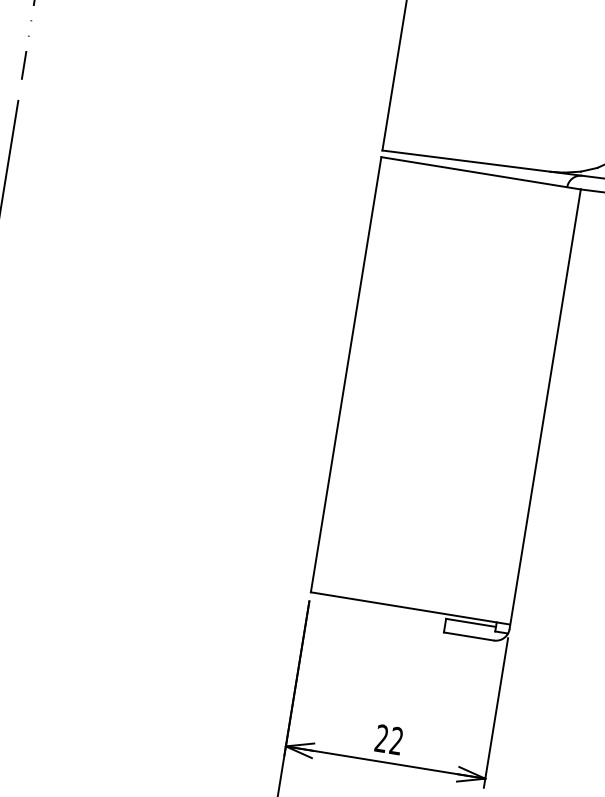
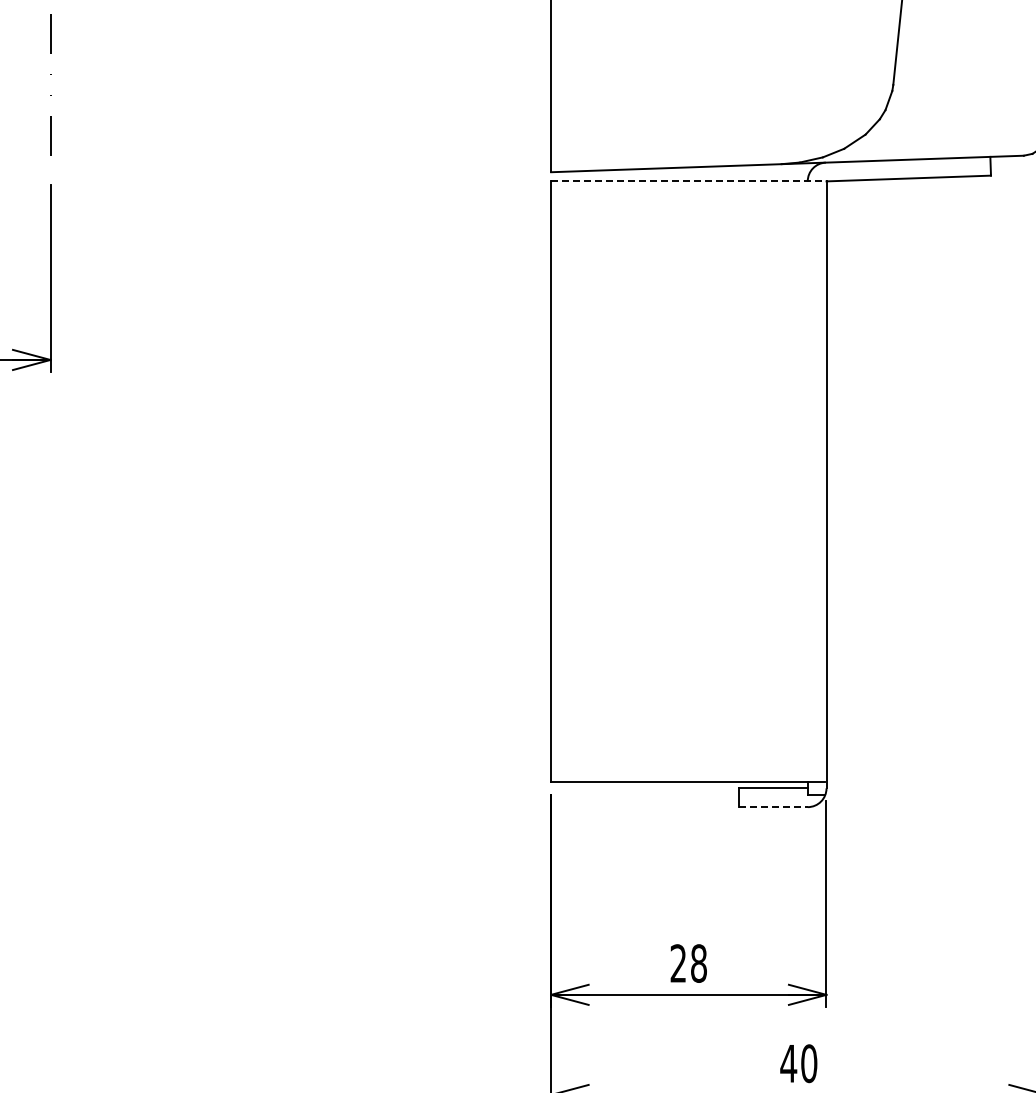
line: (480, 173) -> (688, 181), solid -> dashed
line: (468, 636) -> (773, 807), solid -> dashed
text: (396, 740) -> (698, 963), 22 -> 28

